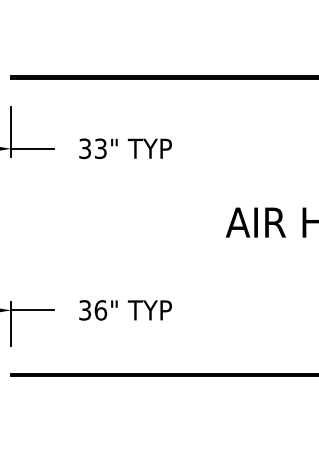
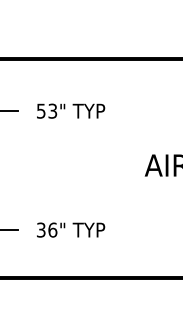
text: (84, 148) -> (40, 110), 33" -> 53"

